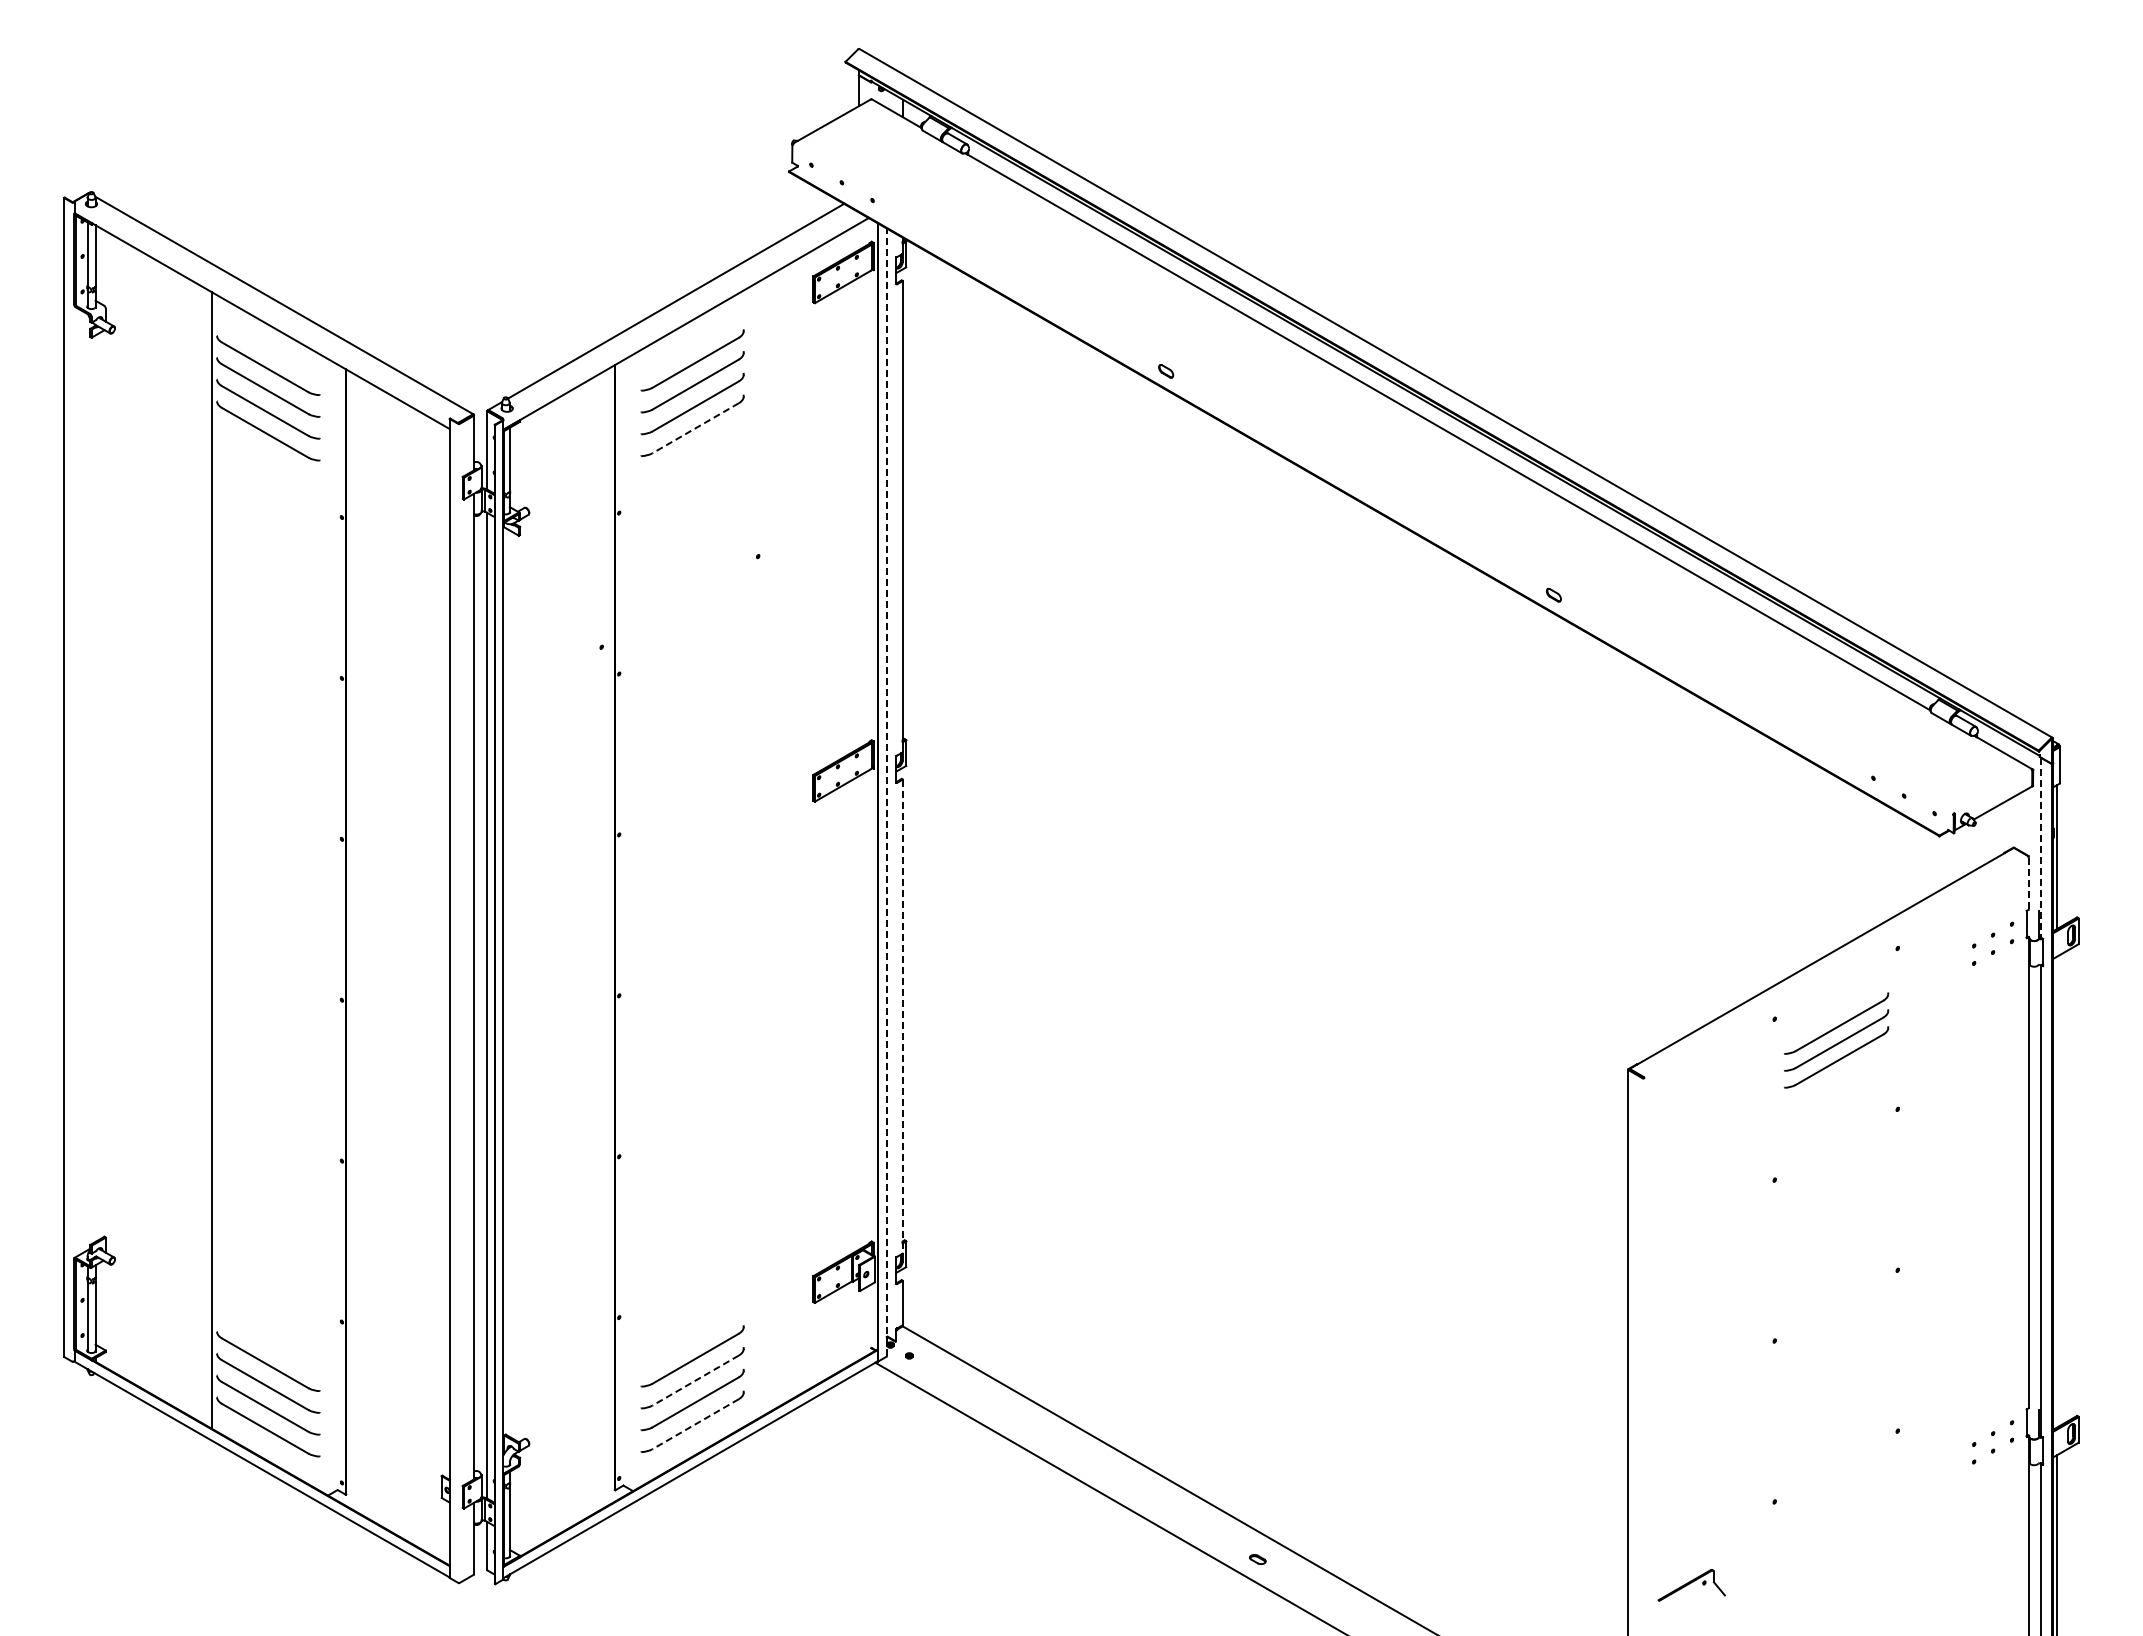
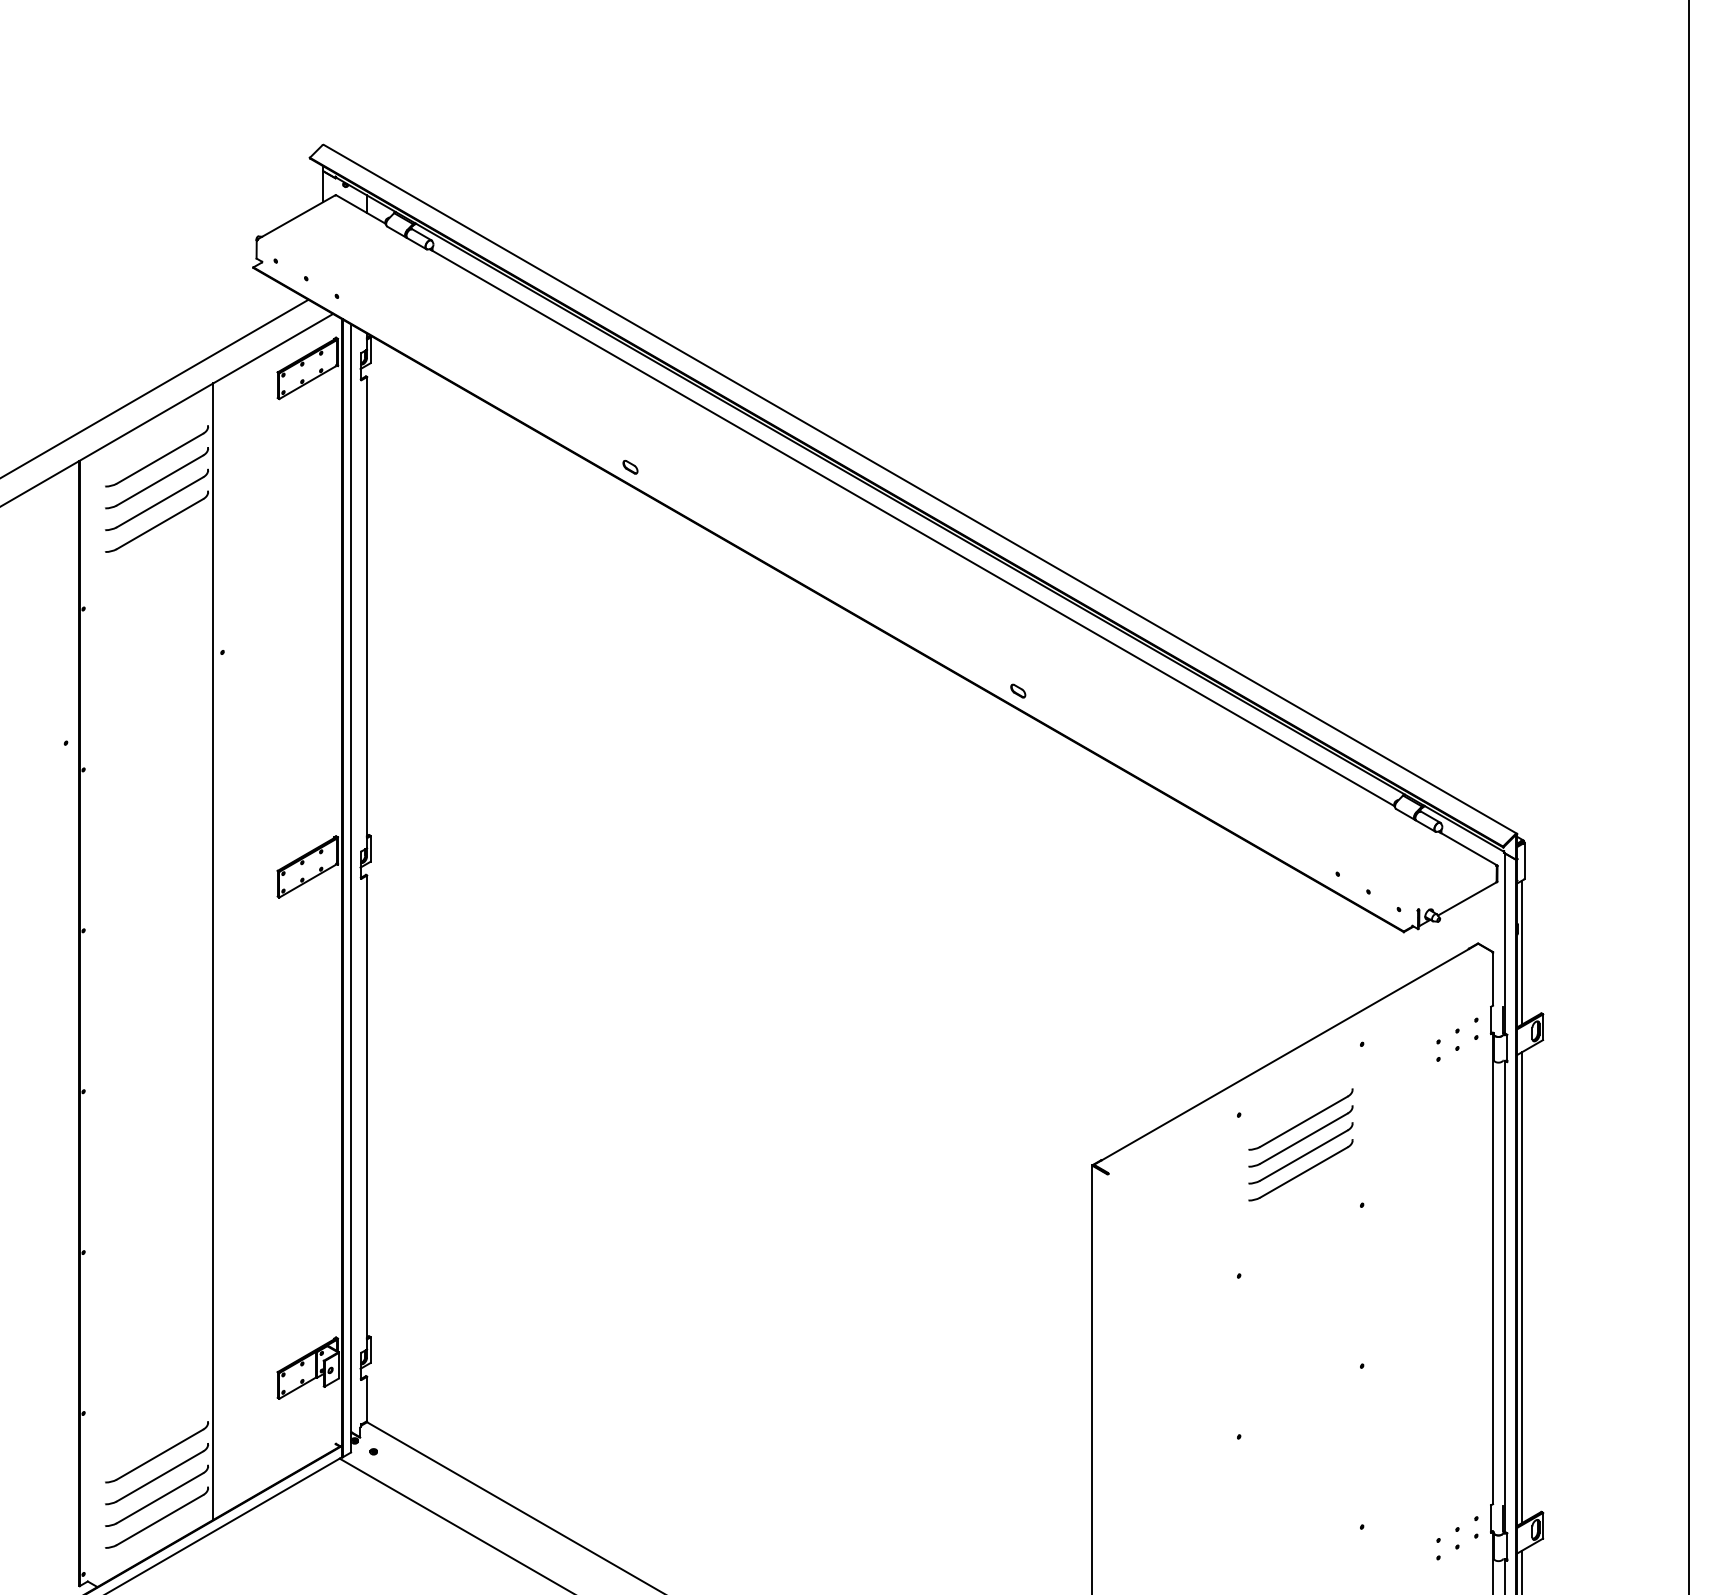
line: (695, 428) -> (159, 524), dashed -> solid
line: (886, 792) -> (350, 888), dashed -> solid
line: (2040, 847) -> (1504, 943), dashed -> solid
line: (749, 855) -> (213, 951), added
line: (2028, 882) -> (1492, 978), dashed -> solid
line: (902, 1016) -> (366, 1112), dashed -> solid
part: (1836, 1074) -> (1300, 1170), added
line: (2057, 1191) -> (1521, 1287), added
line: (695, 1380) -> (159, 1476), dashed -> solid
line: (695, 1424) -> (159, 1520), dashed -> solid

